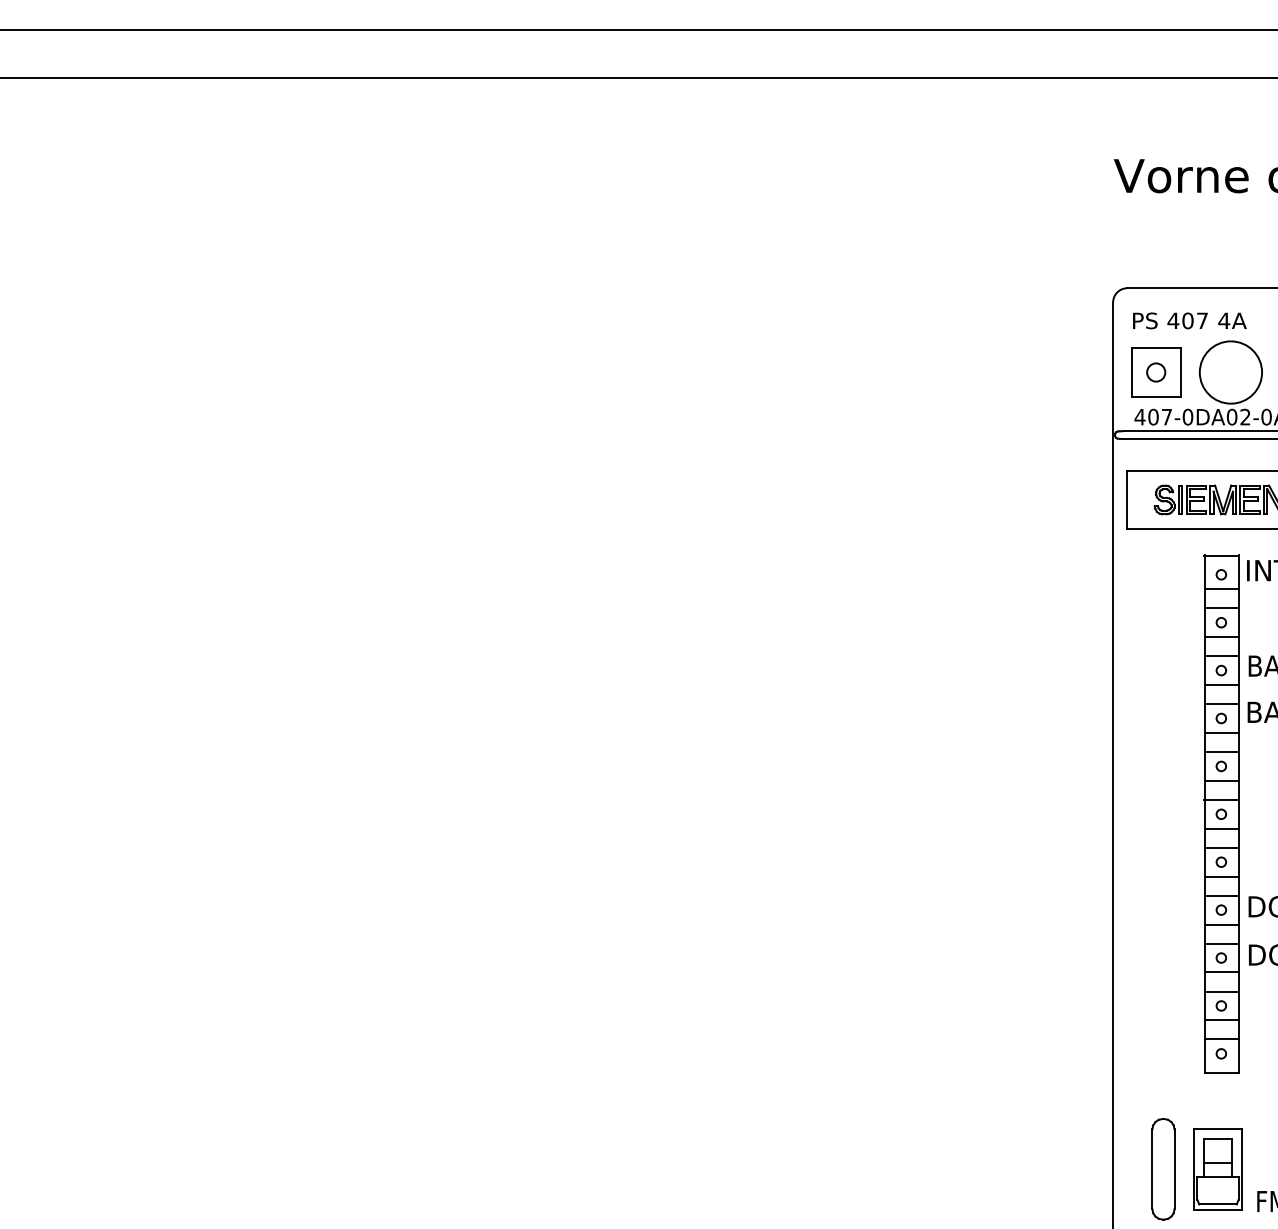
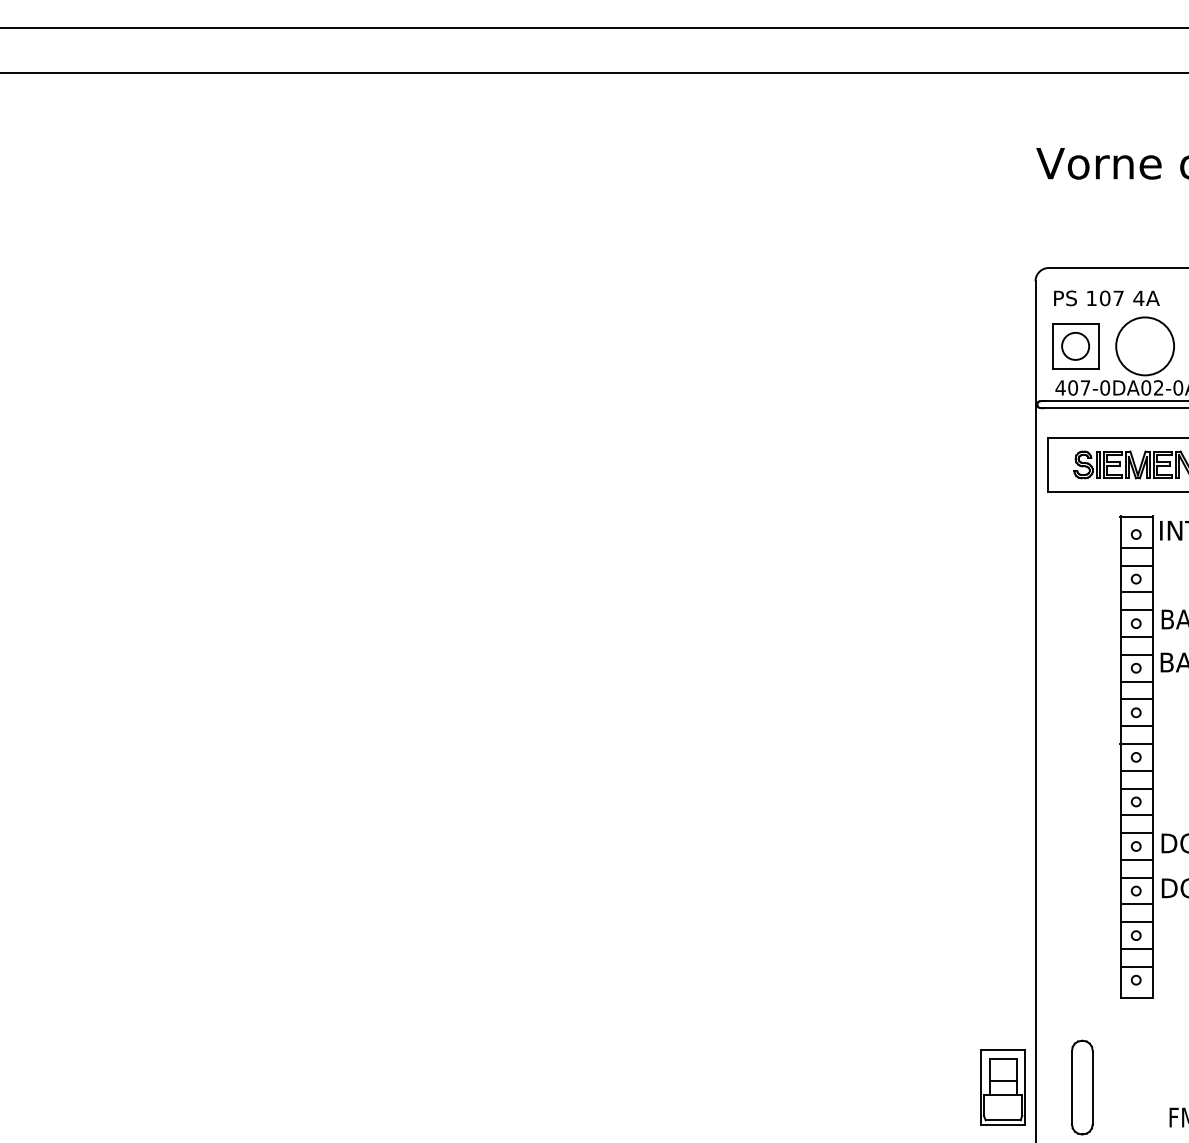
text: (1173, 319) -> (1091, 297), 407 -> 107
circle: (1156, 371) -> (1075, 345), size x1.6
part: (1217, 1169) -> (1002, 1087), moved

